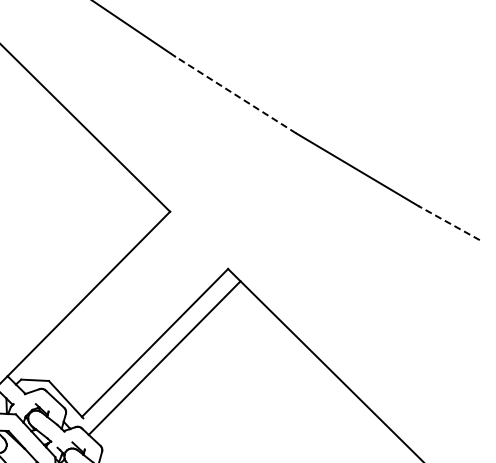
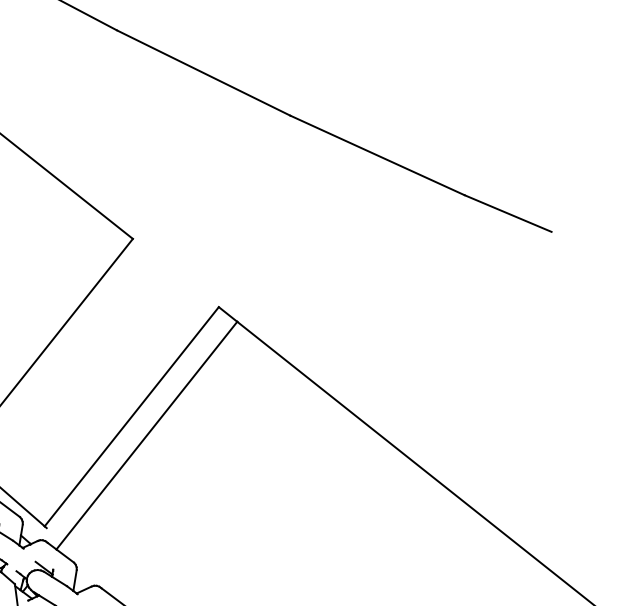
line: (235, 94) -> (203, 72), dashed -> solid
line: (448, 222) -> (507, 212), dashed -> solid

